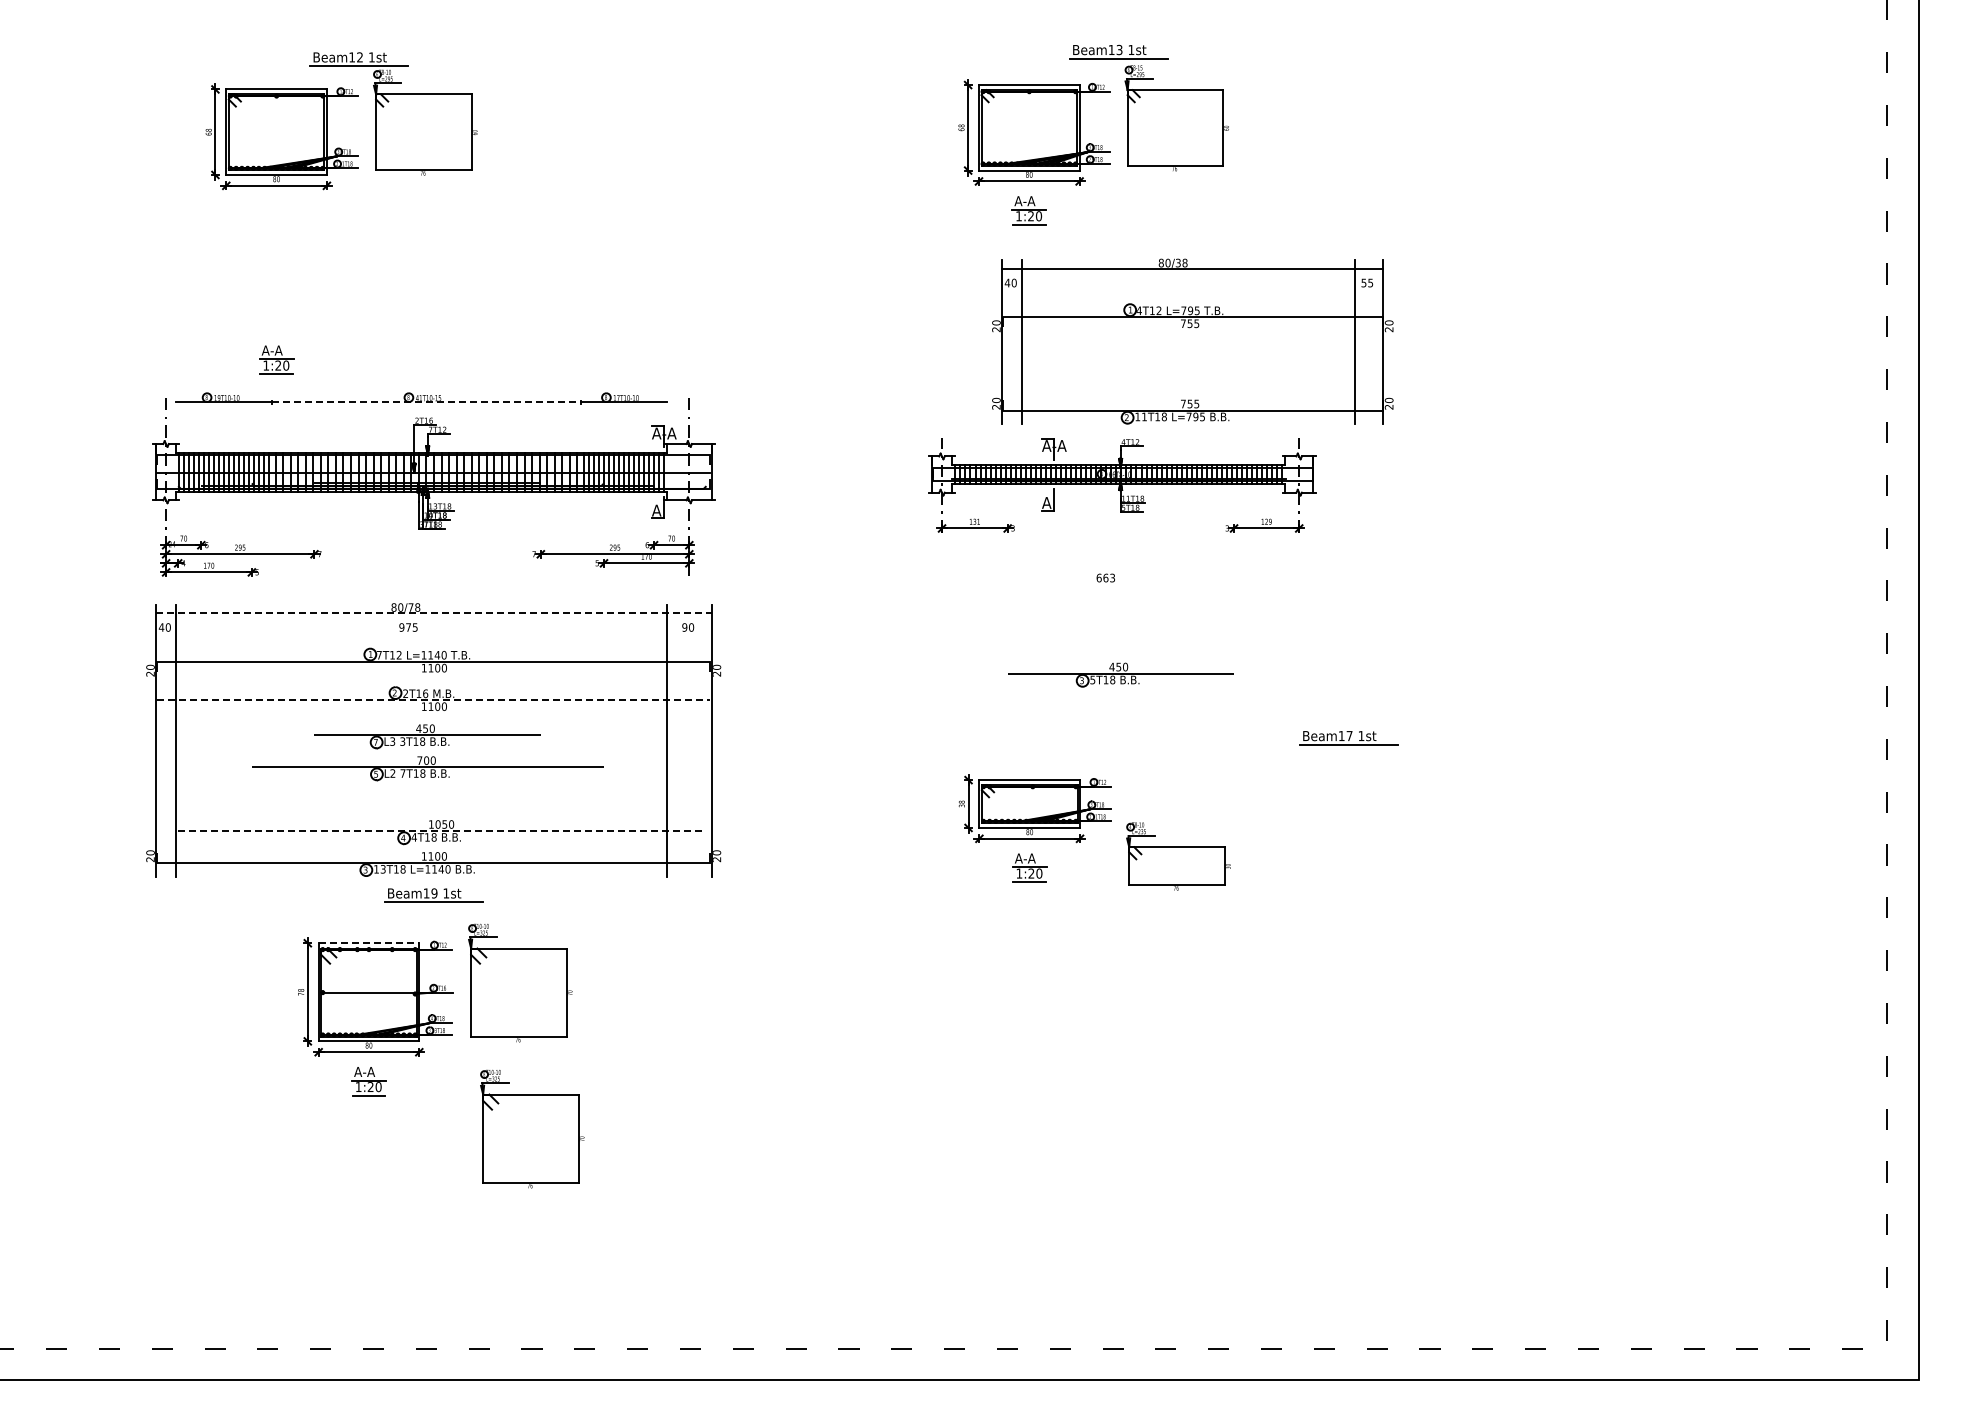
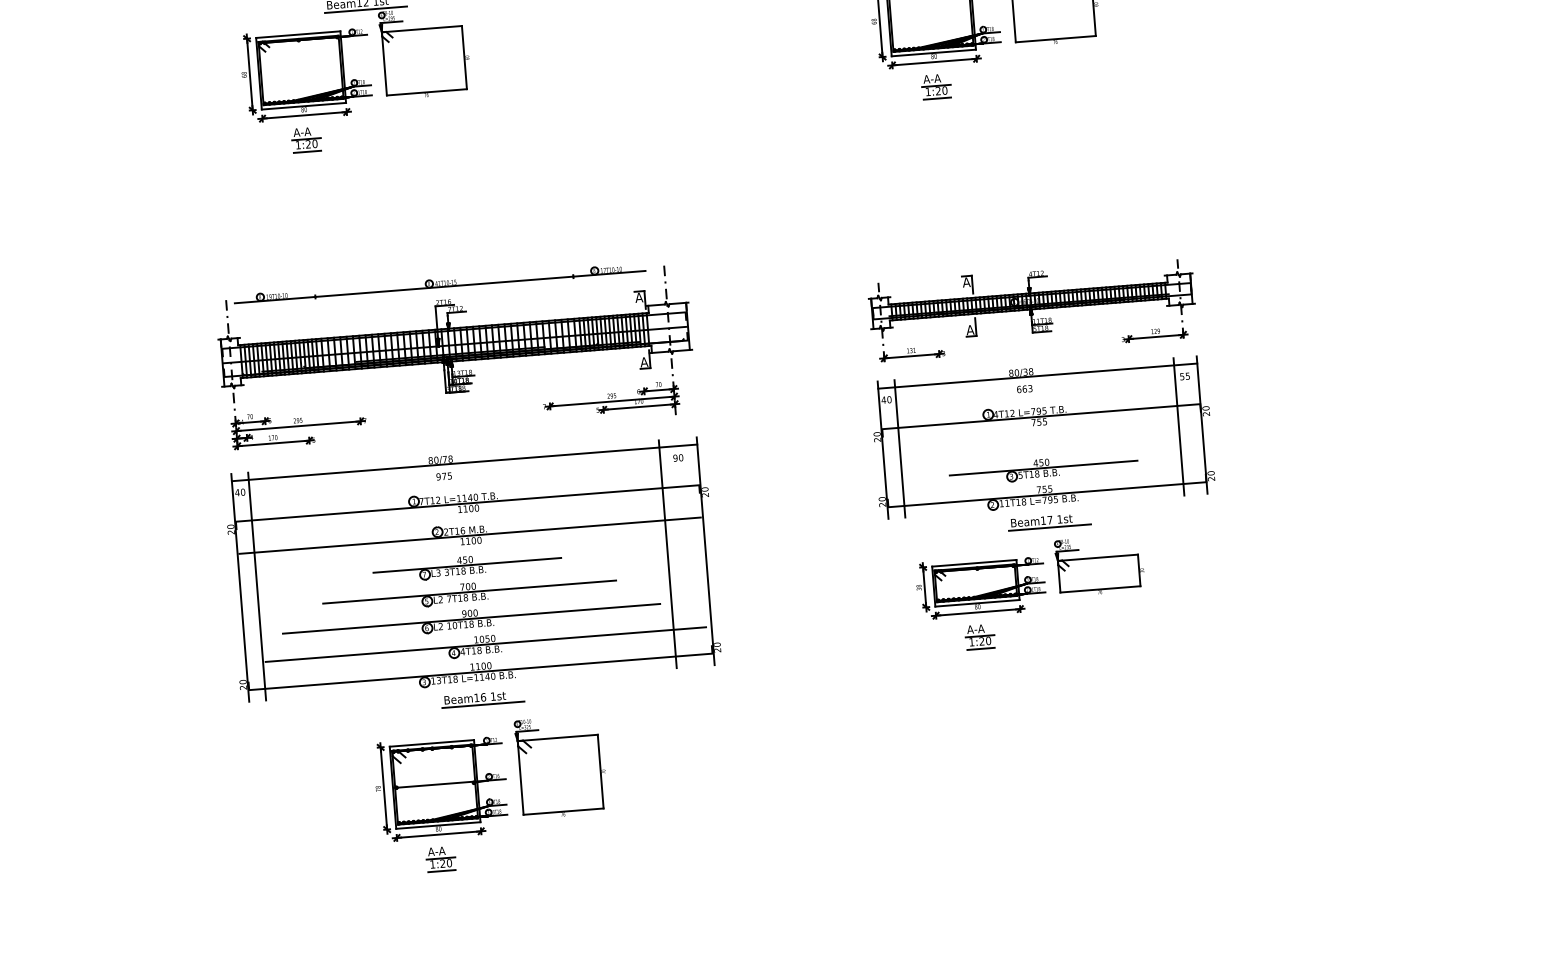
part: (1192, 341) -> (1042, 436), moved
part: (276, 359) -> (306, 139), moved
line: (426, 402) -> (444, 286), dashed -> solid
text: (669, 433) -> (649, 296), A-A -> A
text: (1059, 445) -> (977, 281), A-A -> A
line: (434, 613) -> (465, 462), dashed -> solid
line: (433, 700) -> (469, 535), dashed -> solid
part: (1348, 738) -> (1049, 522), moved
part: (427, 800) -> (471, 620), added
line: (442, 831) -> (486, 644), dashed -> solid
part: (1178, 856) -> (1099, 565), moved
text: (434, 893) -> (483, 697), Beam19 -> Beam16
line: (369, 943) -> (432, 743), dashed -> solid
part: (532, 1128) -> (581, 887), removed

